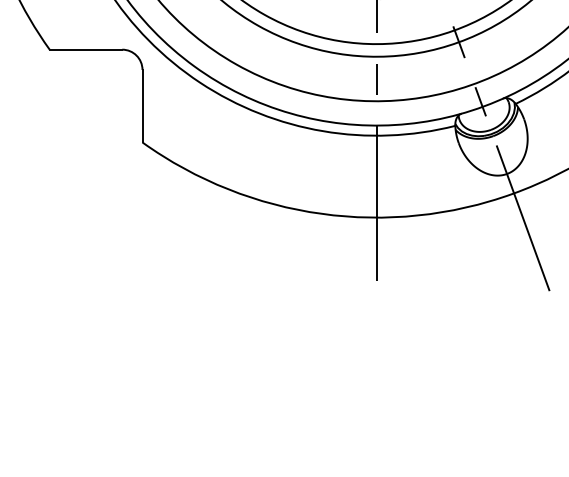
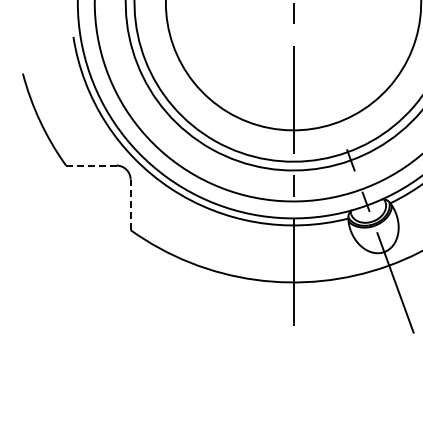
line: (84, 49) -> (90, 165), solid -> dashed
line: (142, 105) -> (130, 204), solid -> dashed

